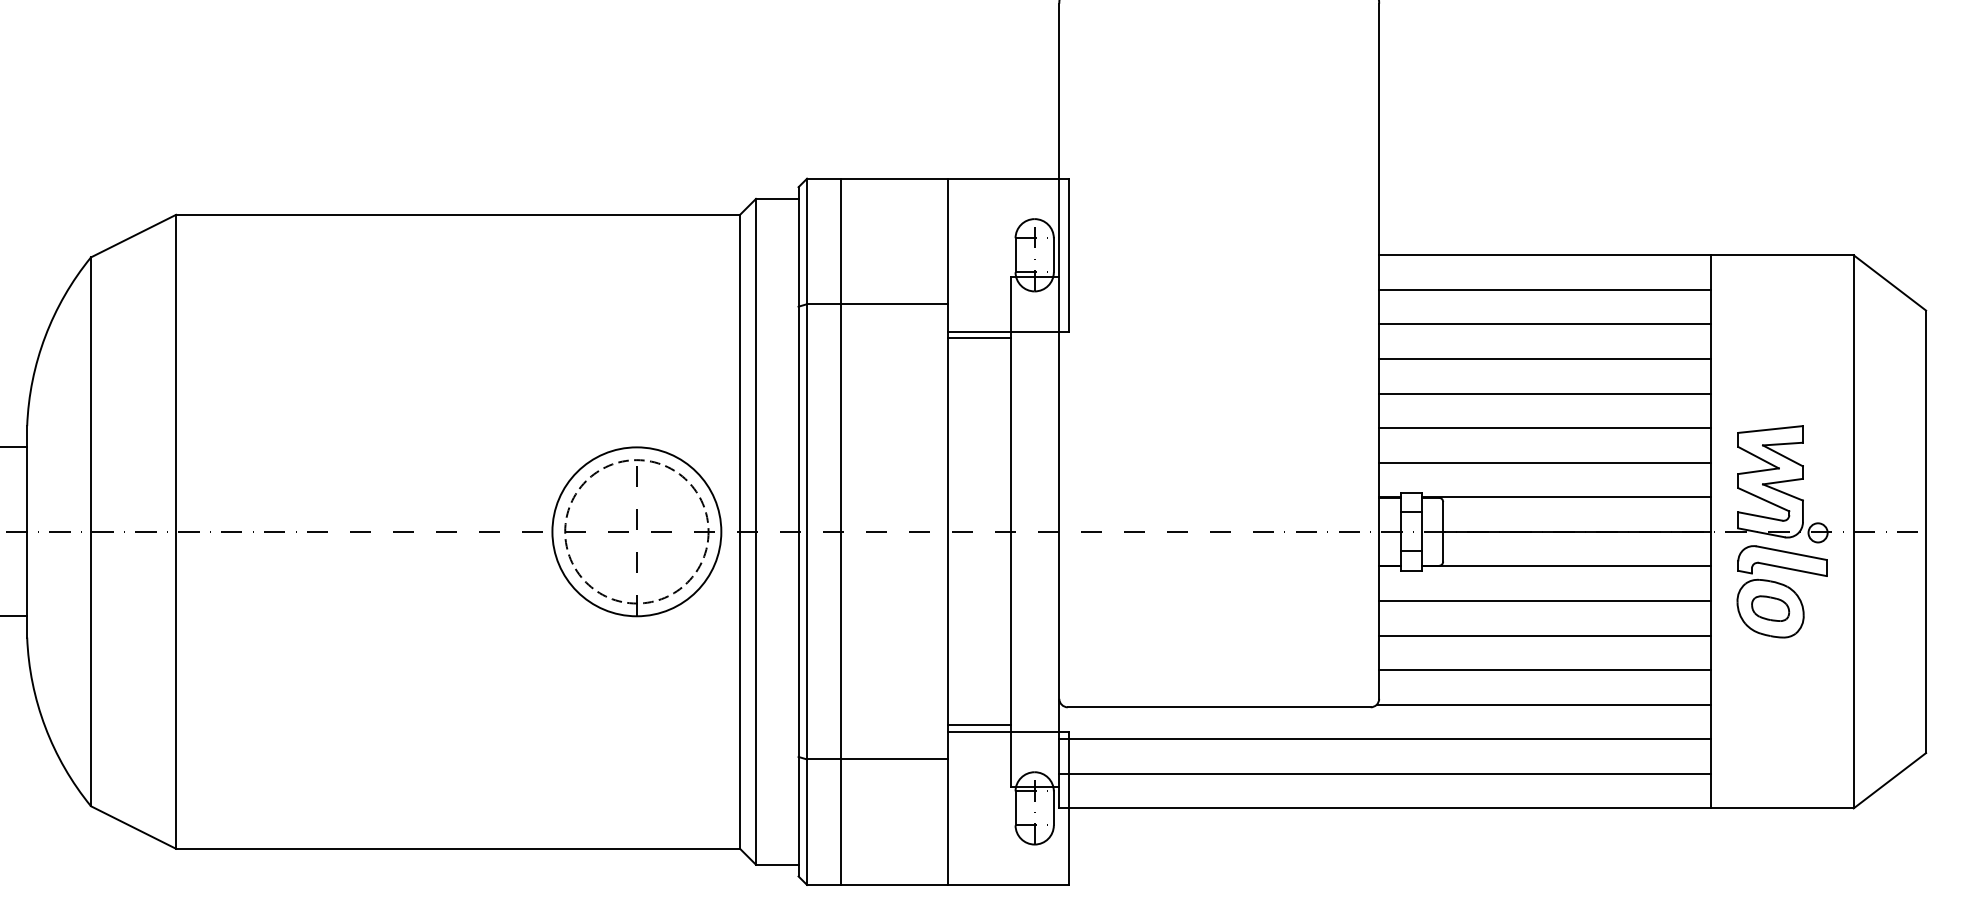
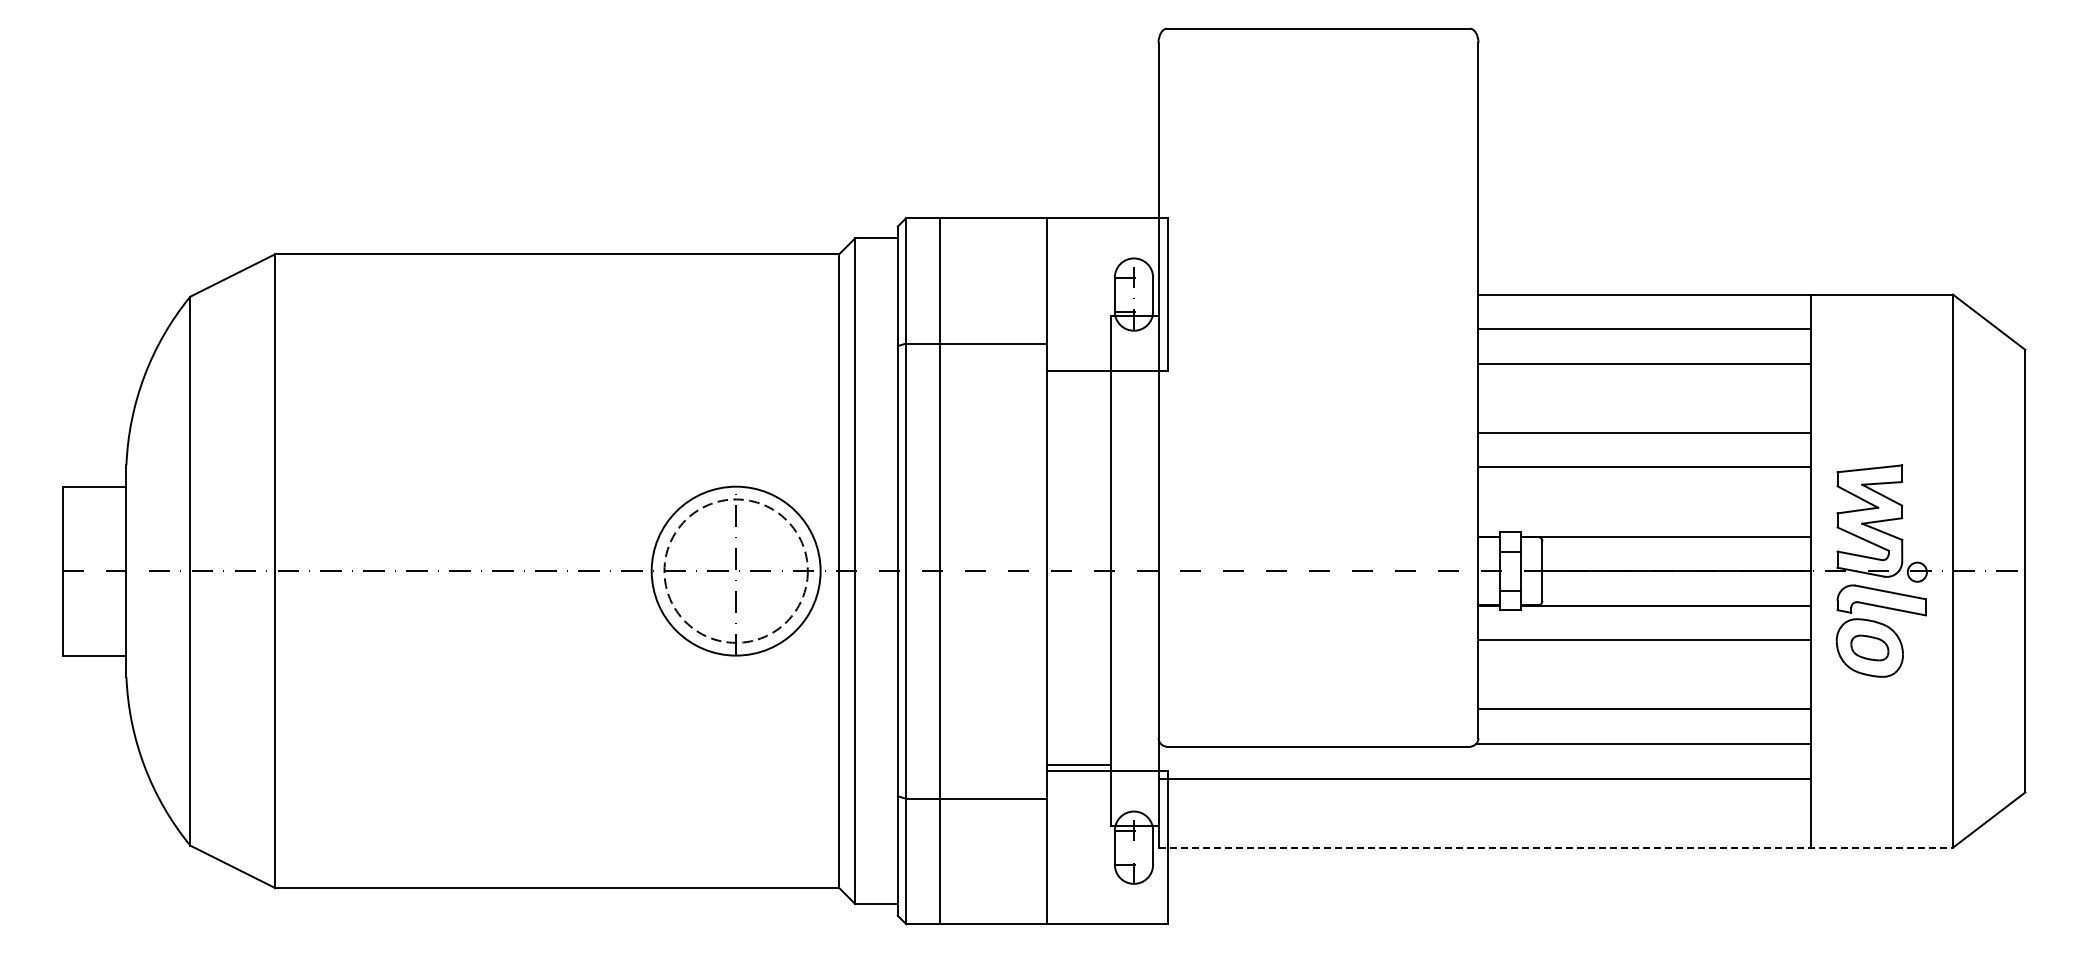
line: (979, 338) -> (1078, 377), removed
line: (1545, 359) -> (1644, 398), removed
line: (1545, 463) -> (1644, 502), removed
line: (1545, 635) -> (1644, 674), removed
line: (1385, 774) -> (1484, 813), removed
line: (1457, 808) -> (1556, 847), solid -> dashed

